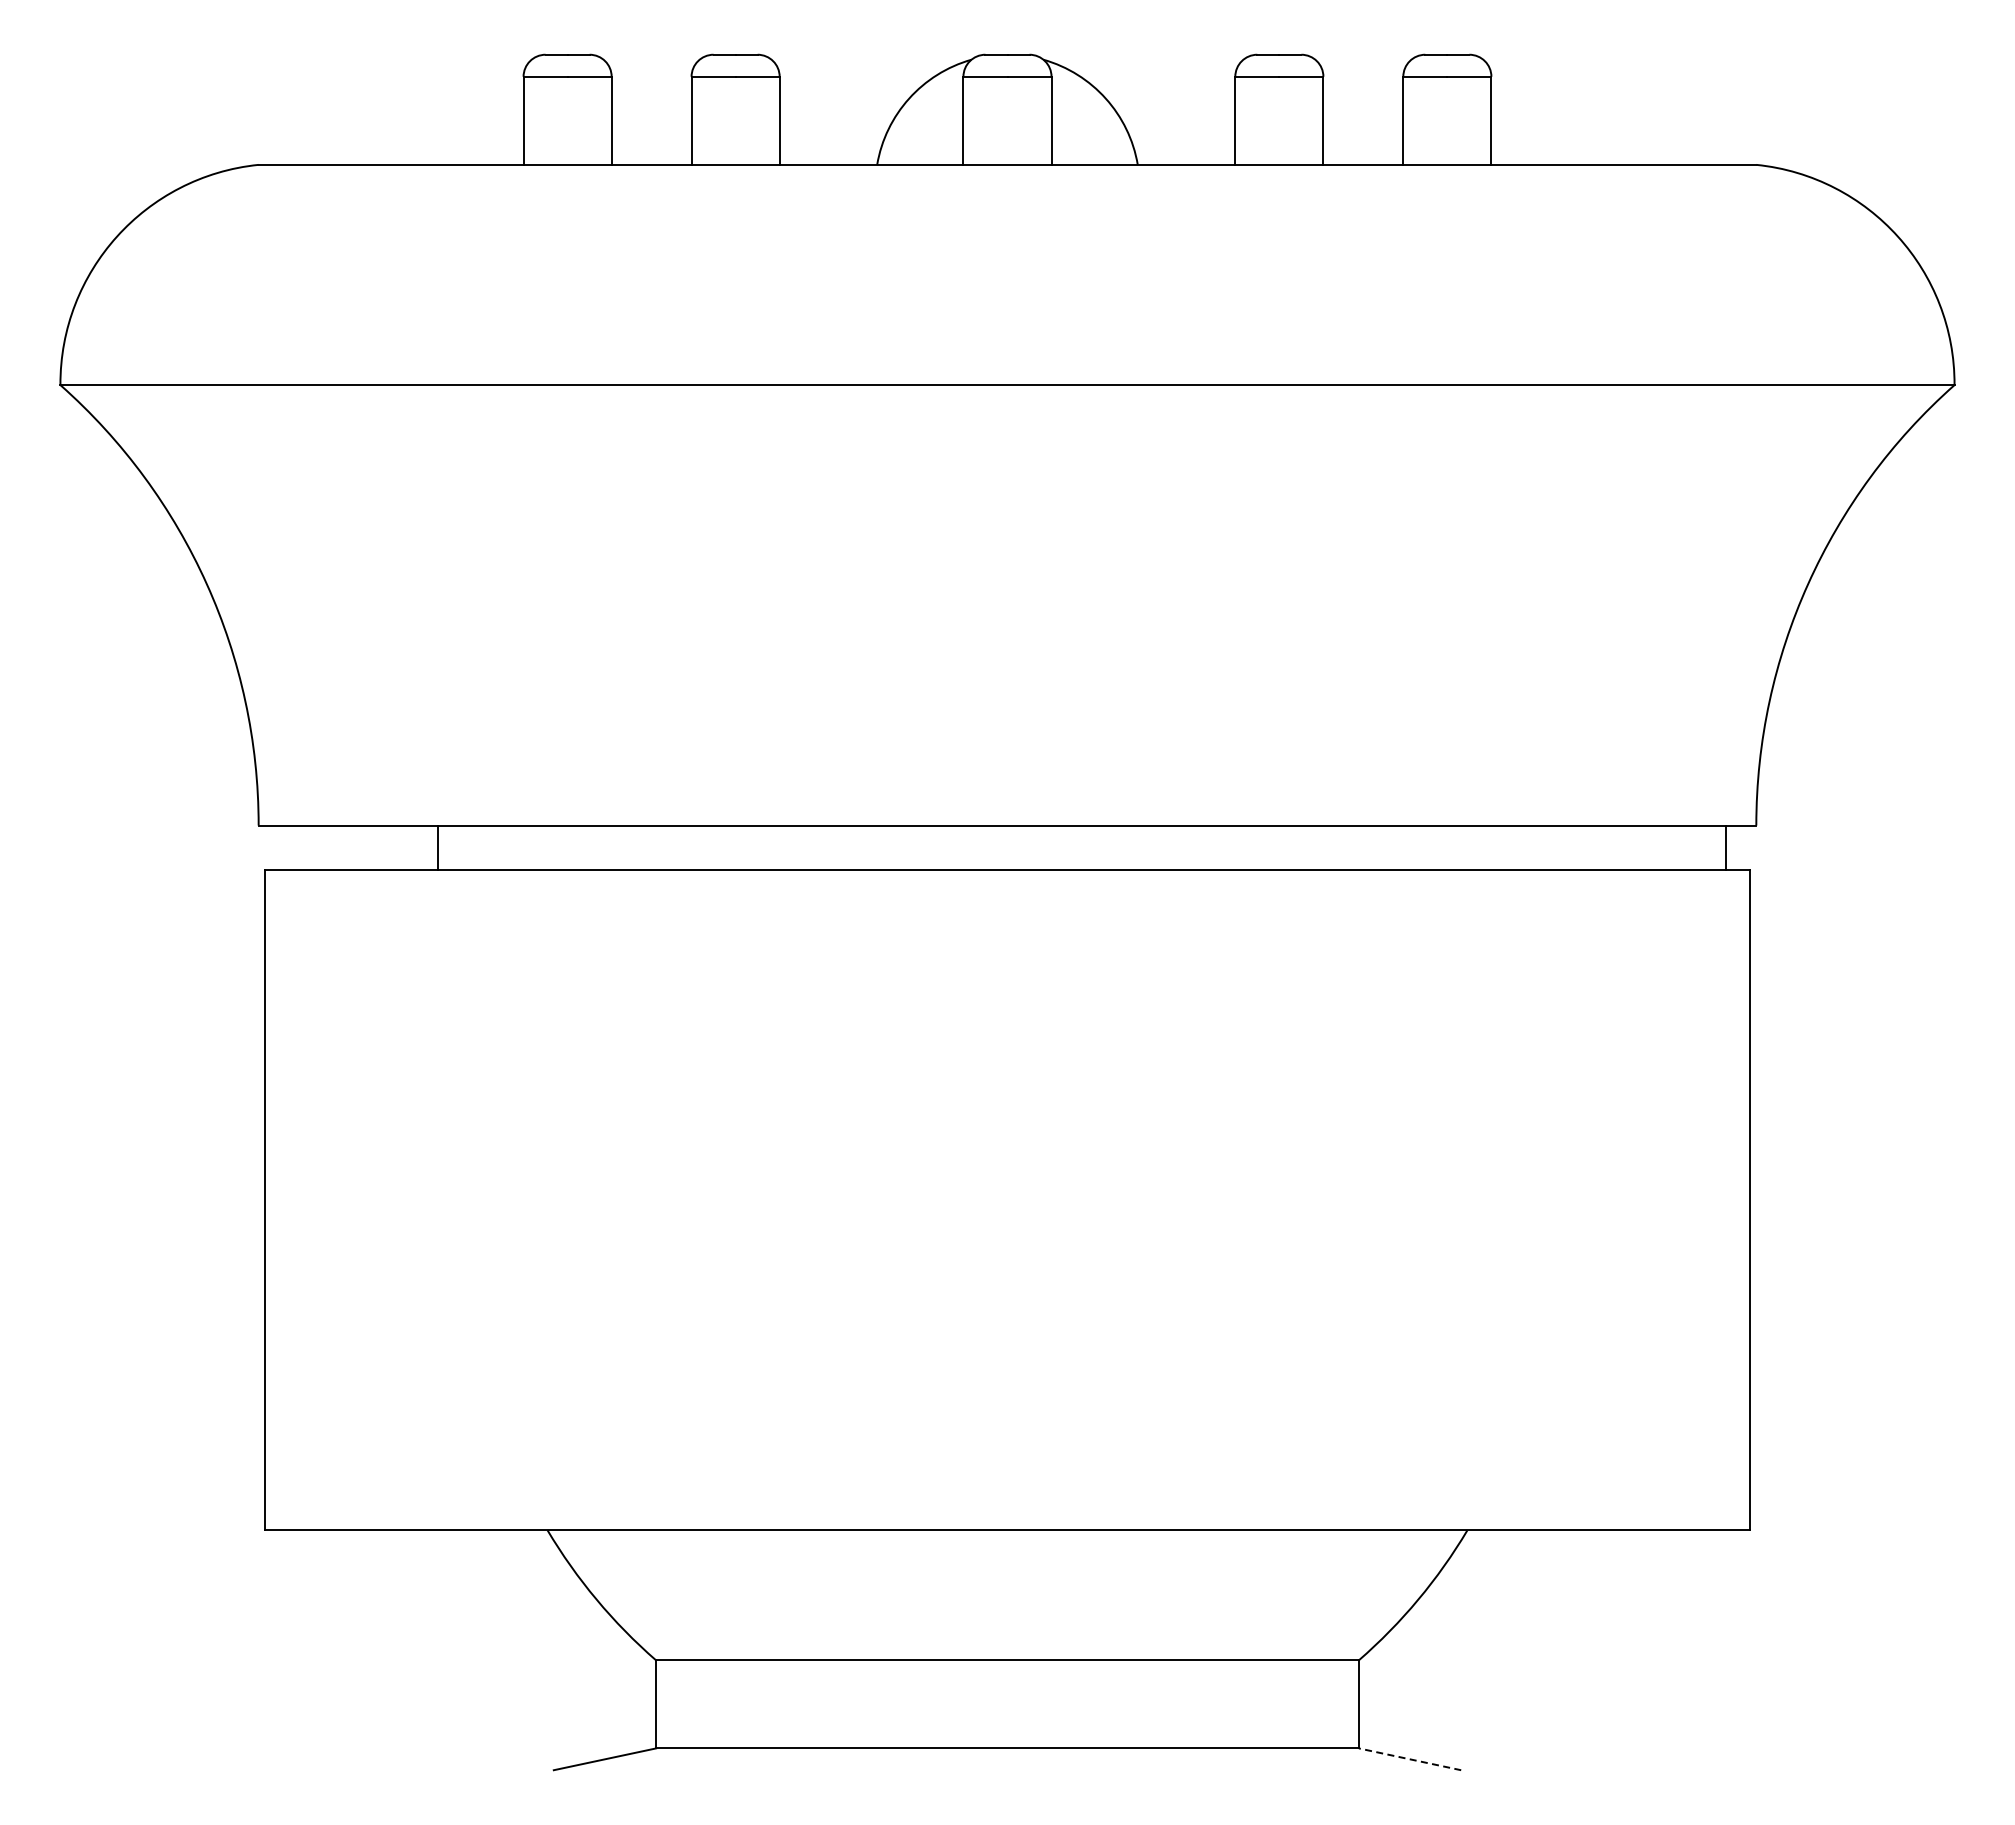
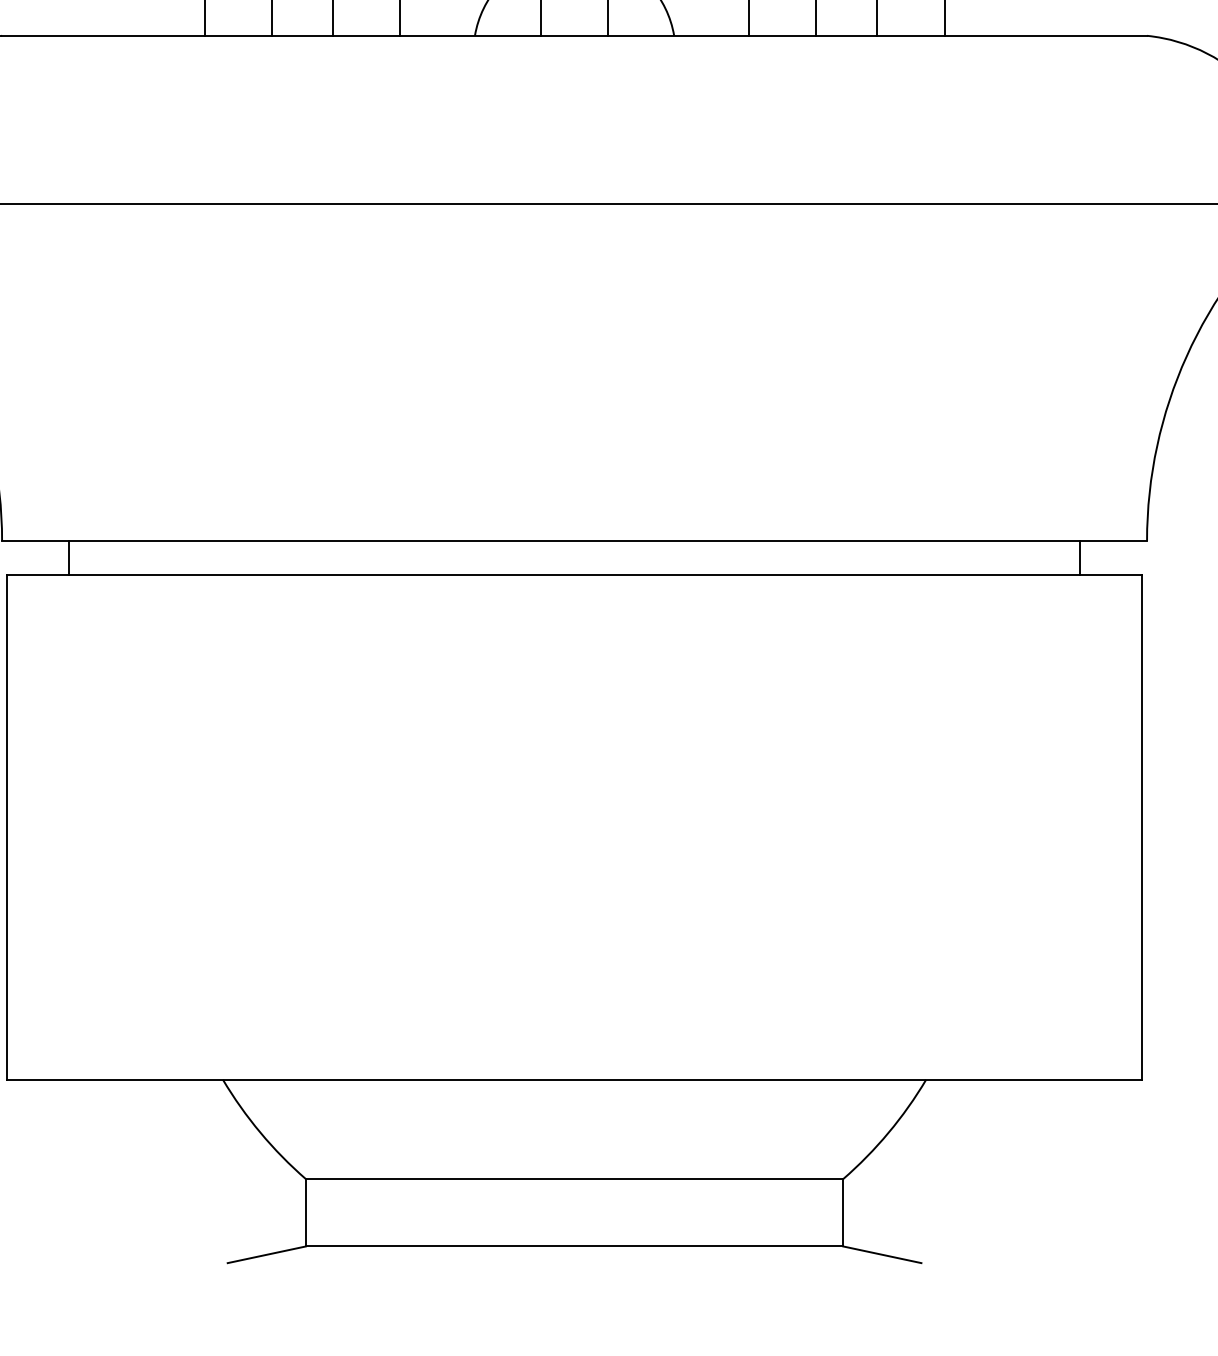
line: (437, 847) -> (69, 557), moved
line: (1726, 847) -> (1079, 557), moved
line: (1409, 1759) -> (881, 1254), dashed -> solid

